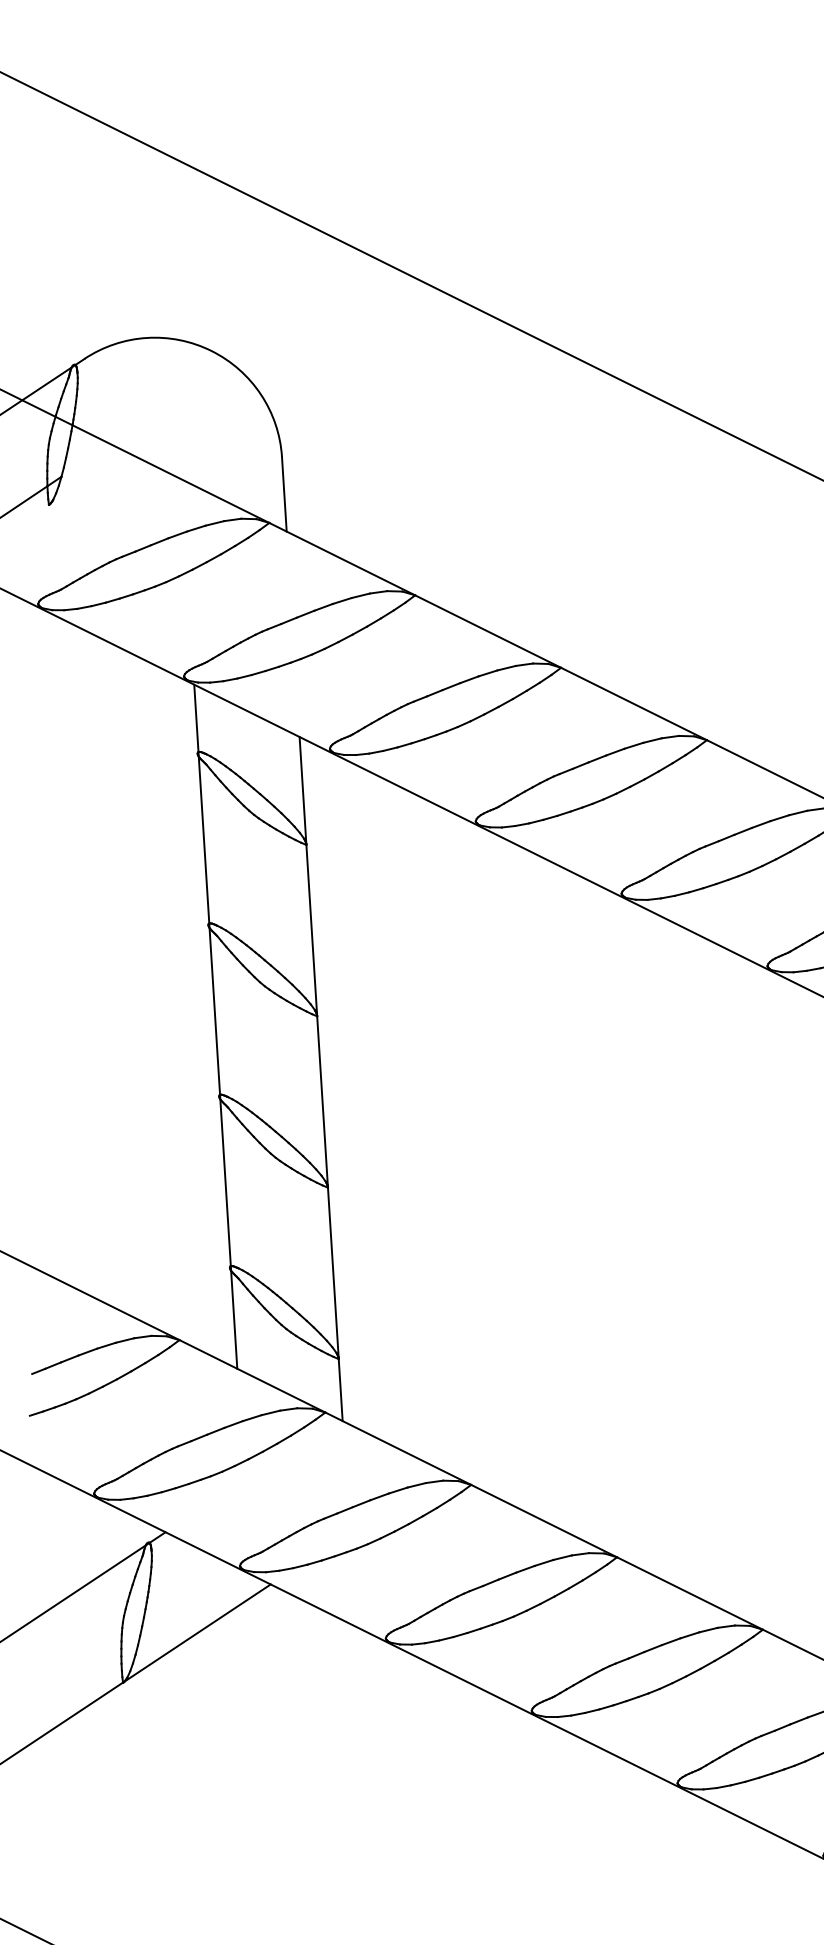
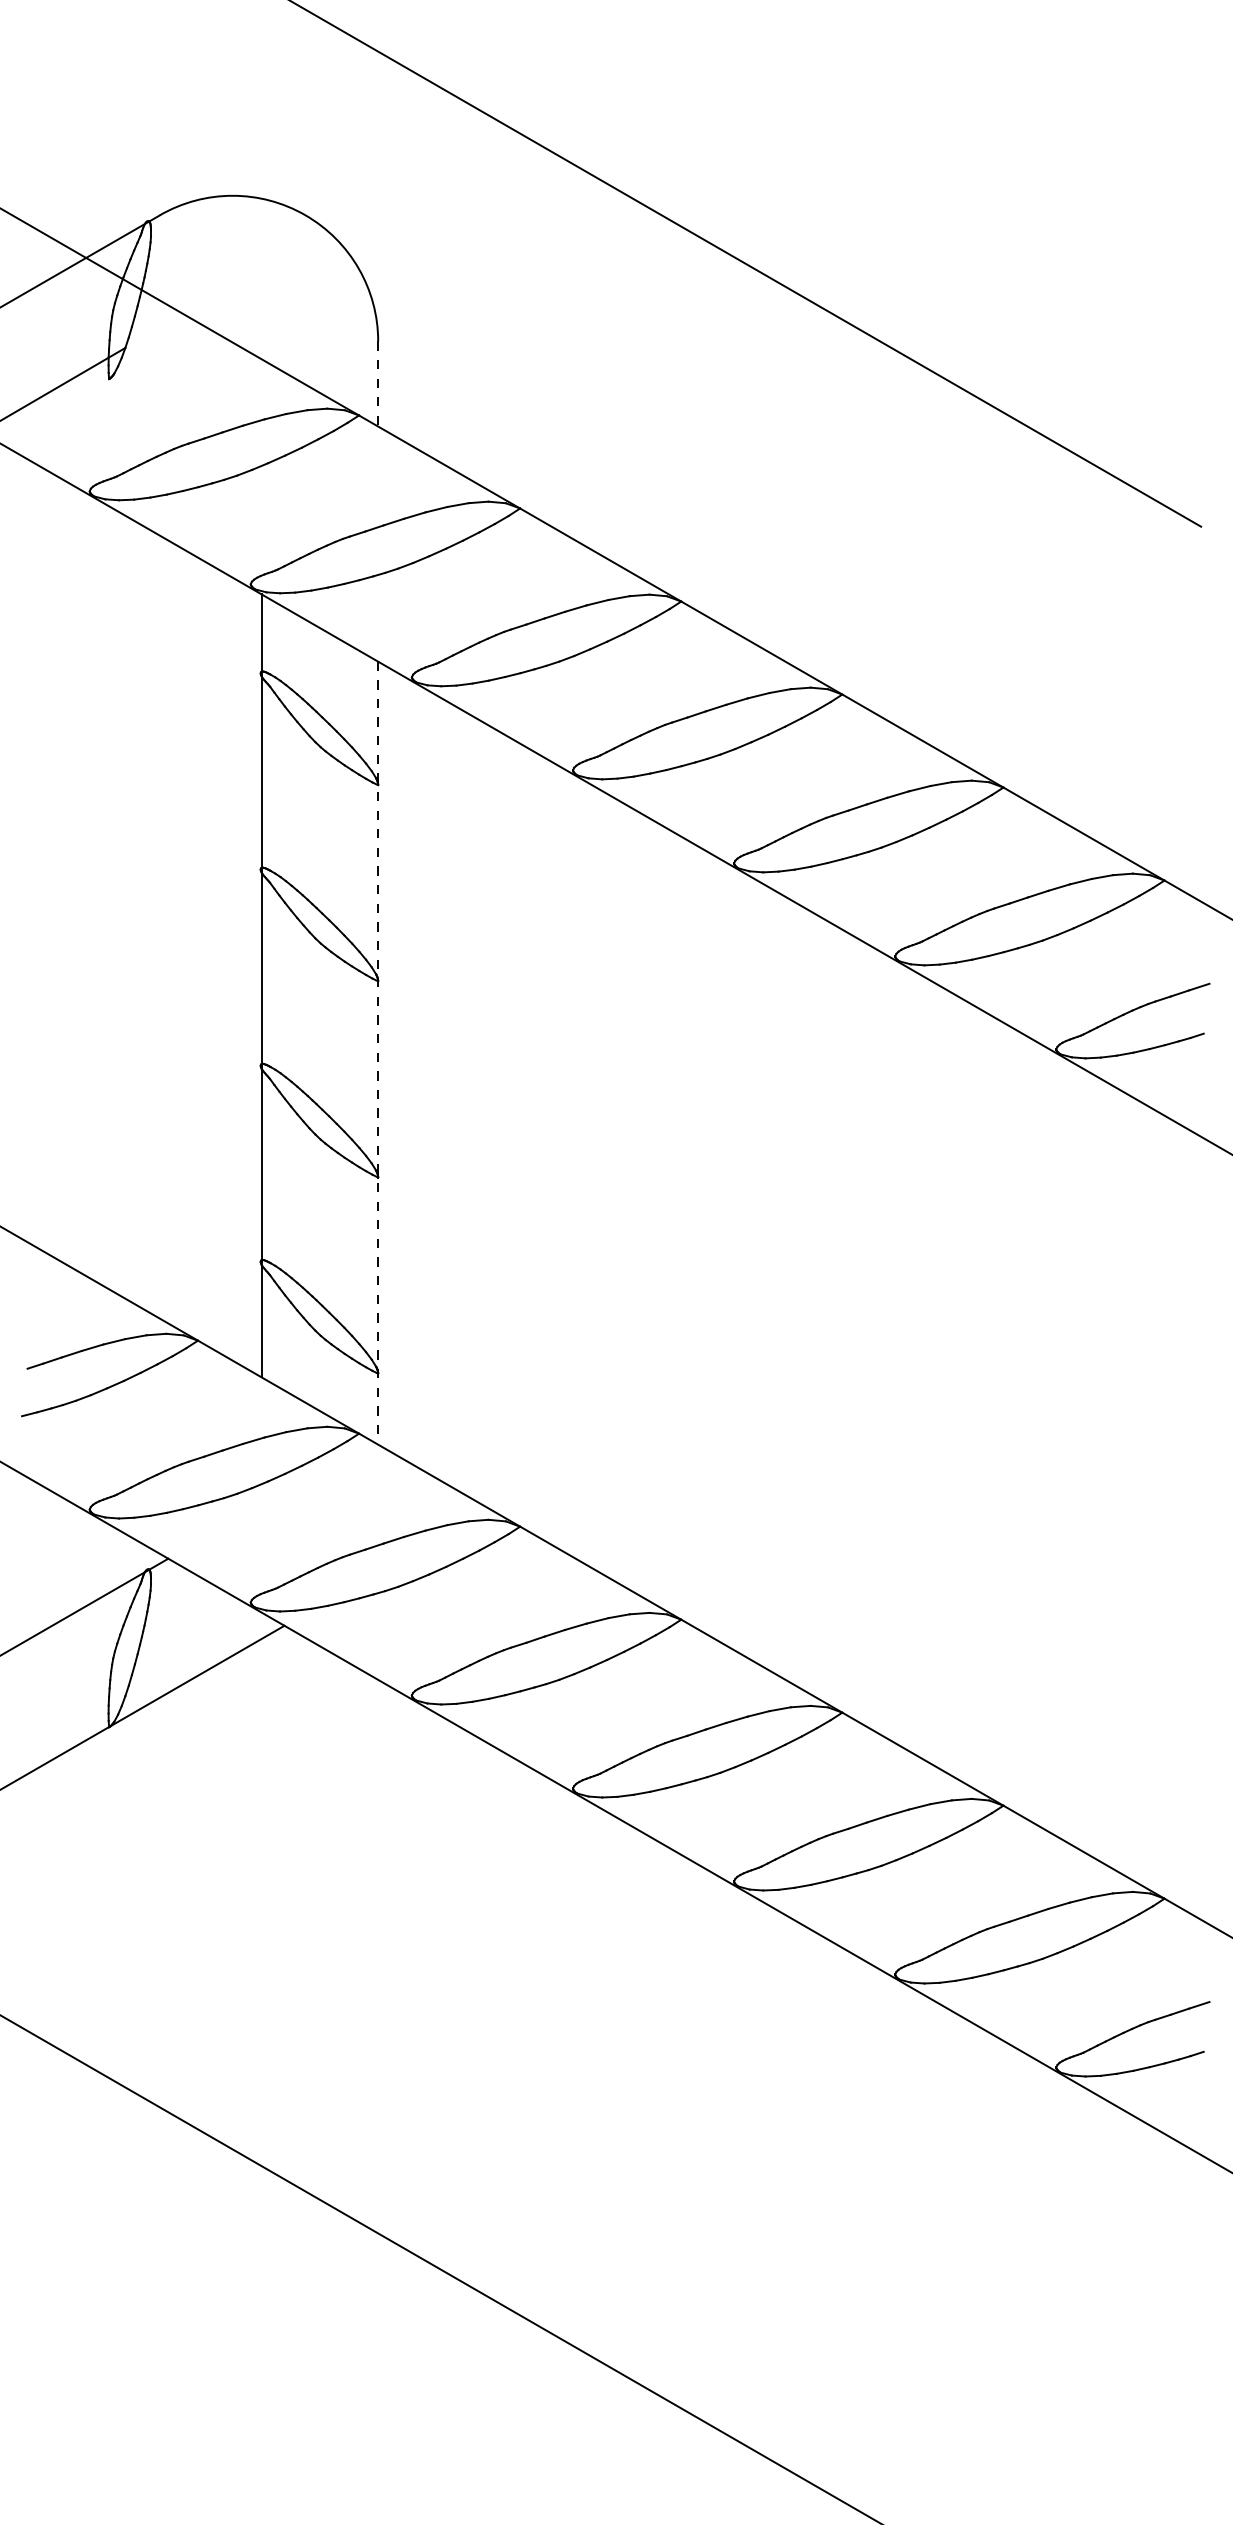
line: (284, 493) -> (378, 383), solid -> dashed
line: (321, 1079) -> (378, 1053), solid -> dashed

